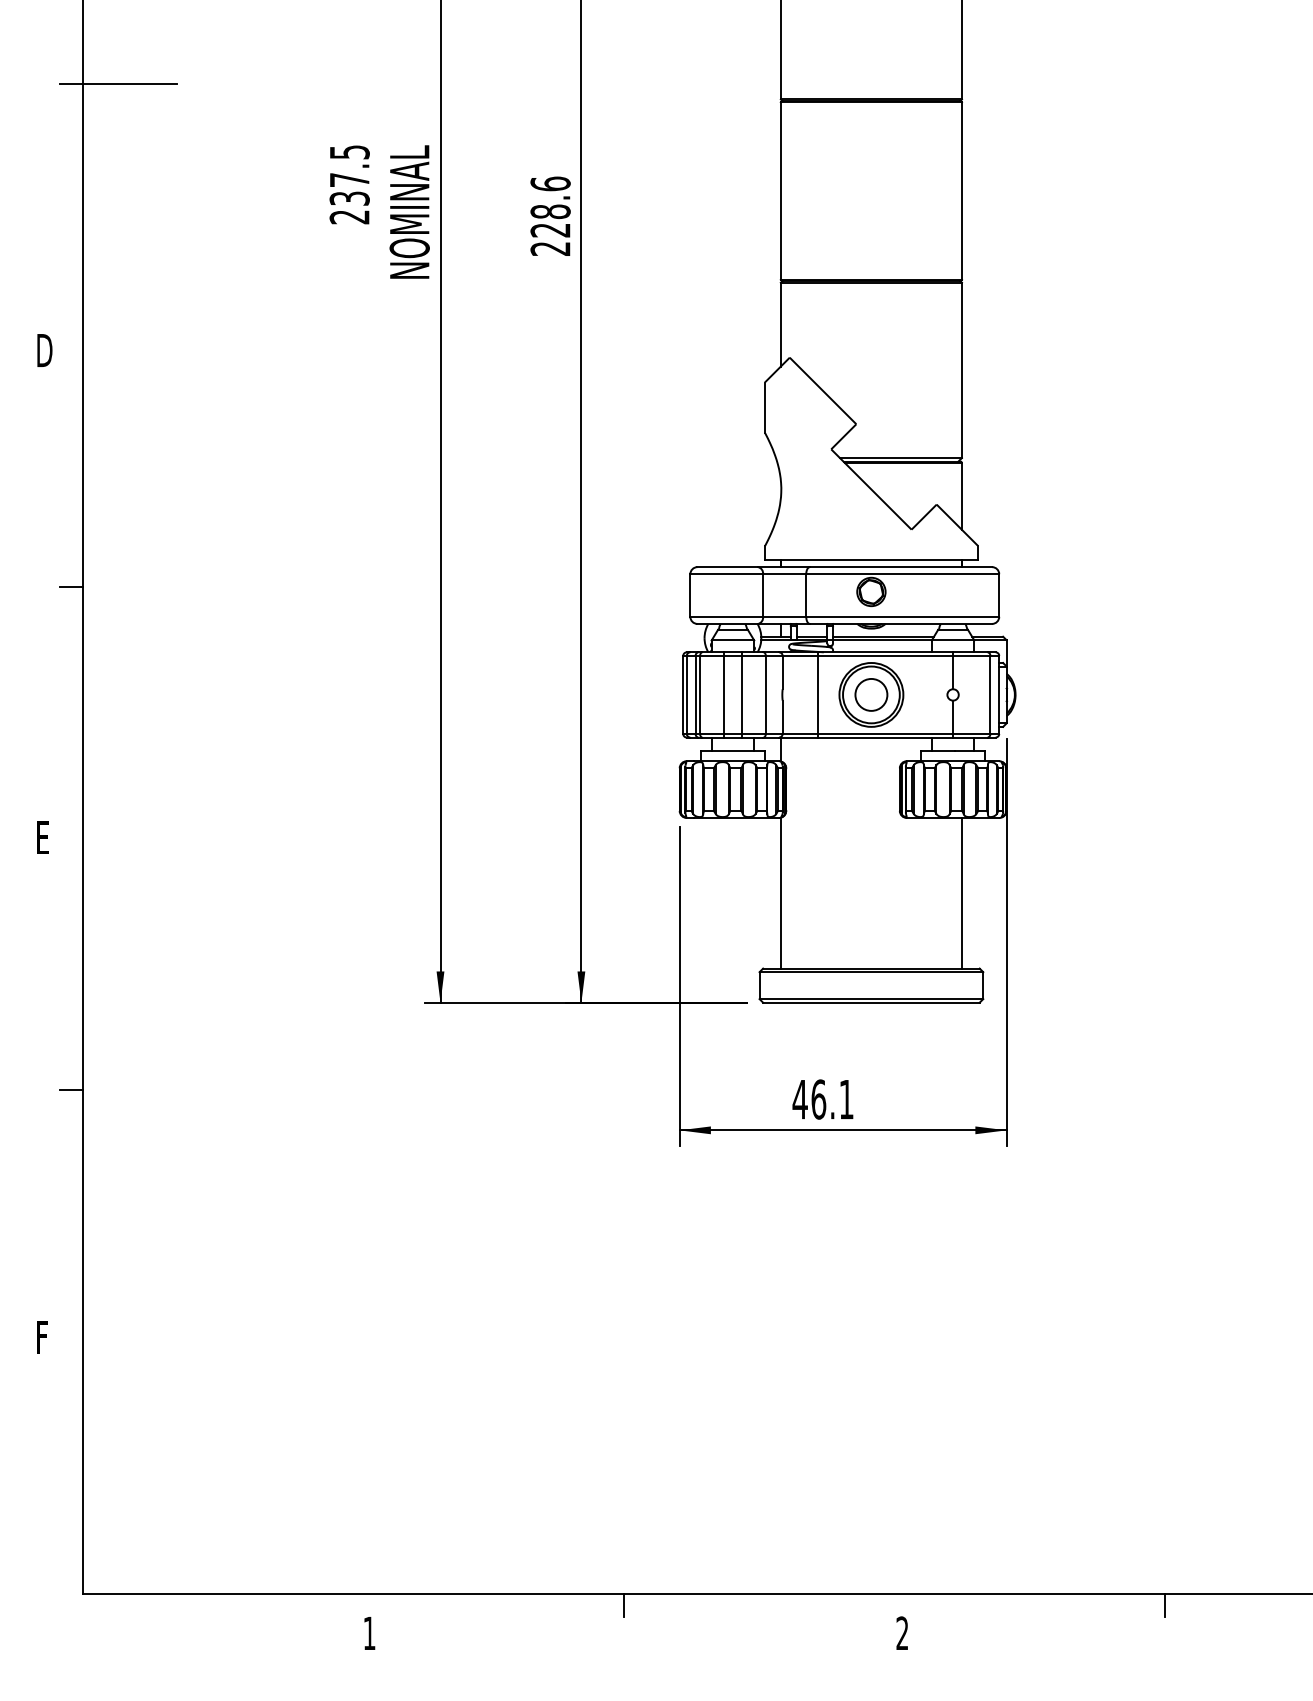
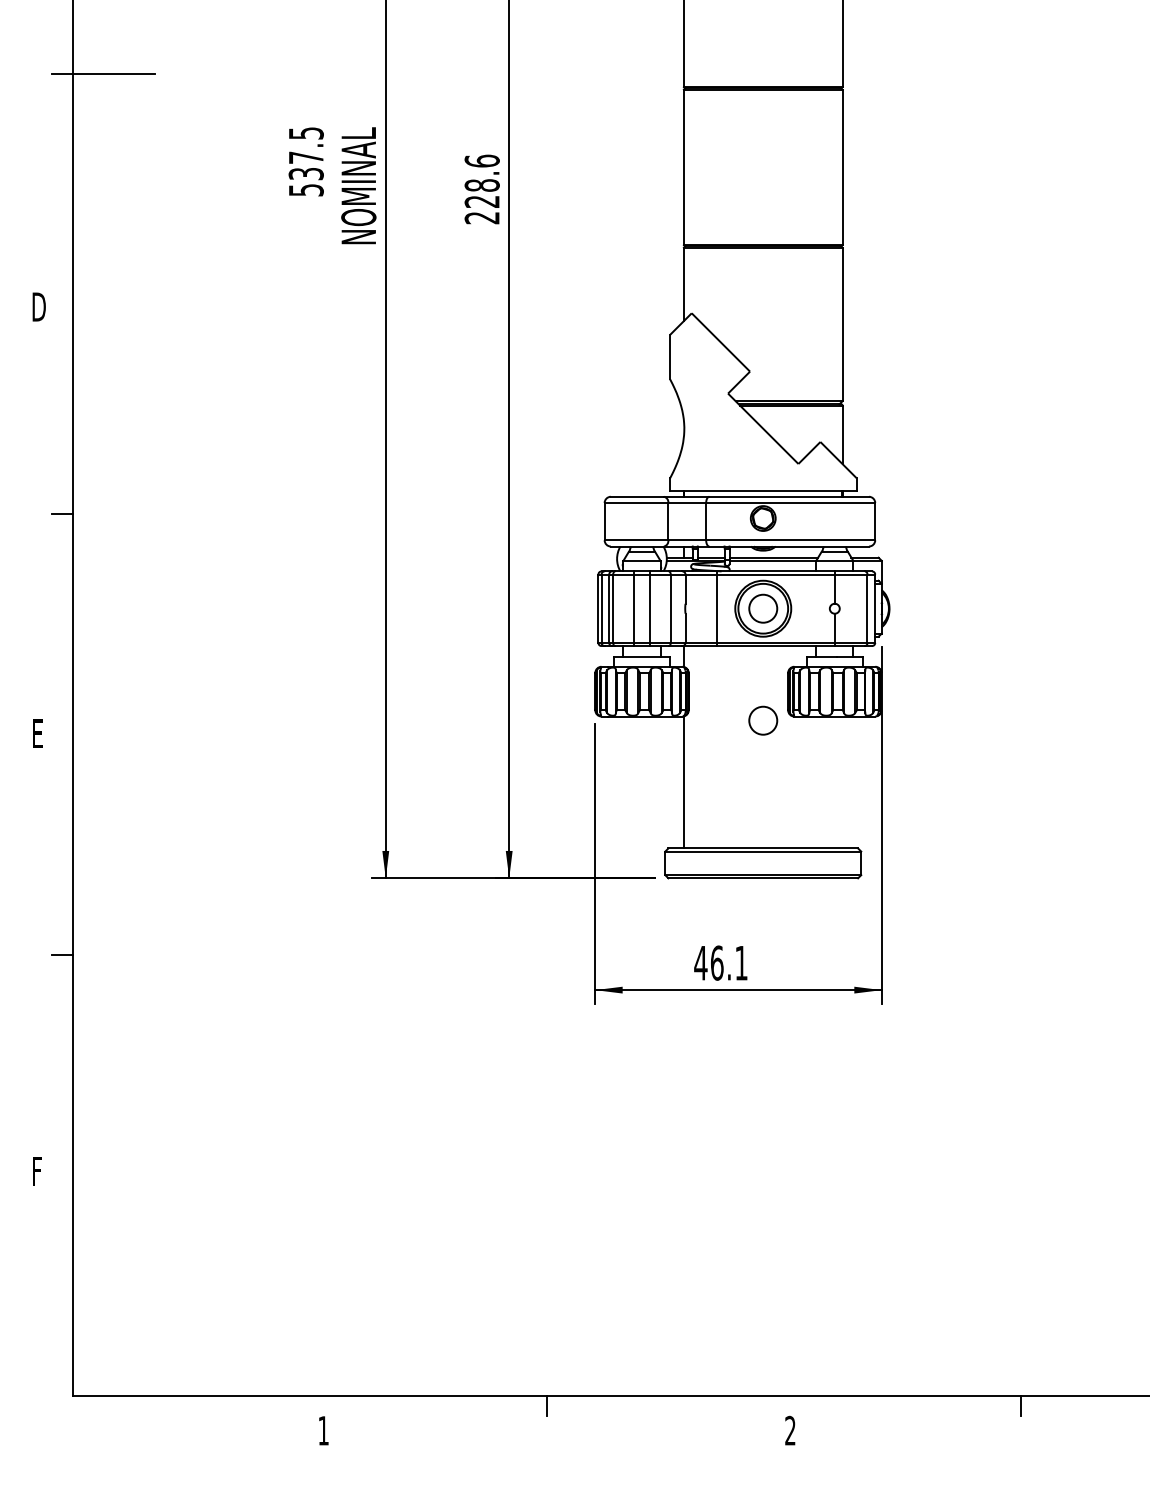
text: (348, 217) -> (305, 190), 237.5 -> 537.5
circle: (871, 822) -> (763, 720), added
line: (961, 893) -> (842, 782), removed

